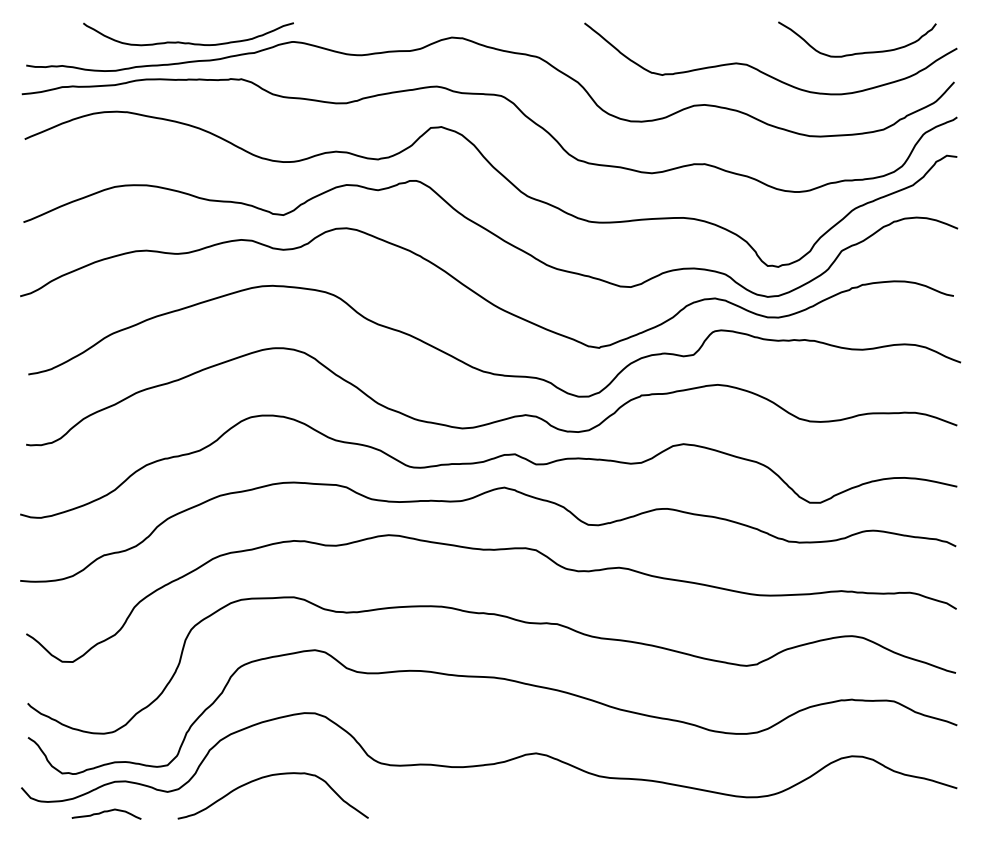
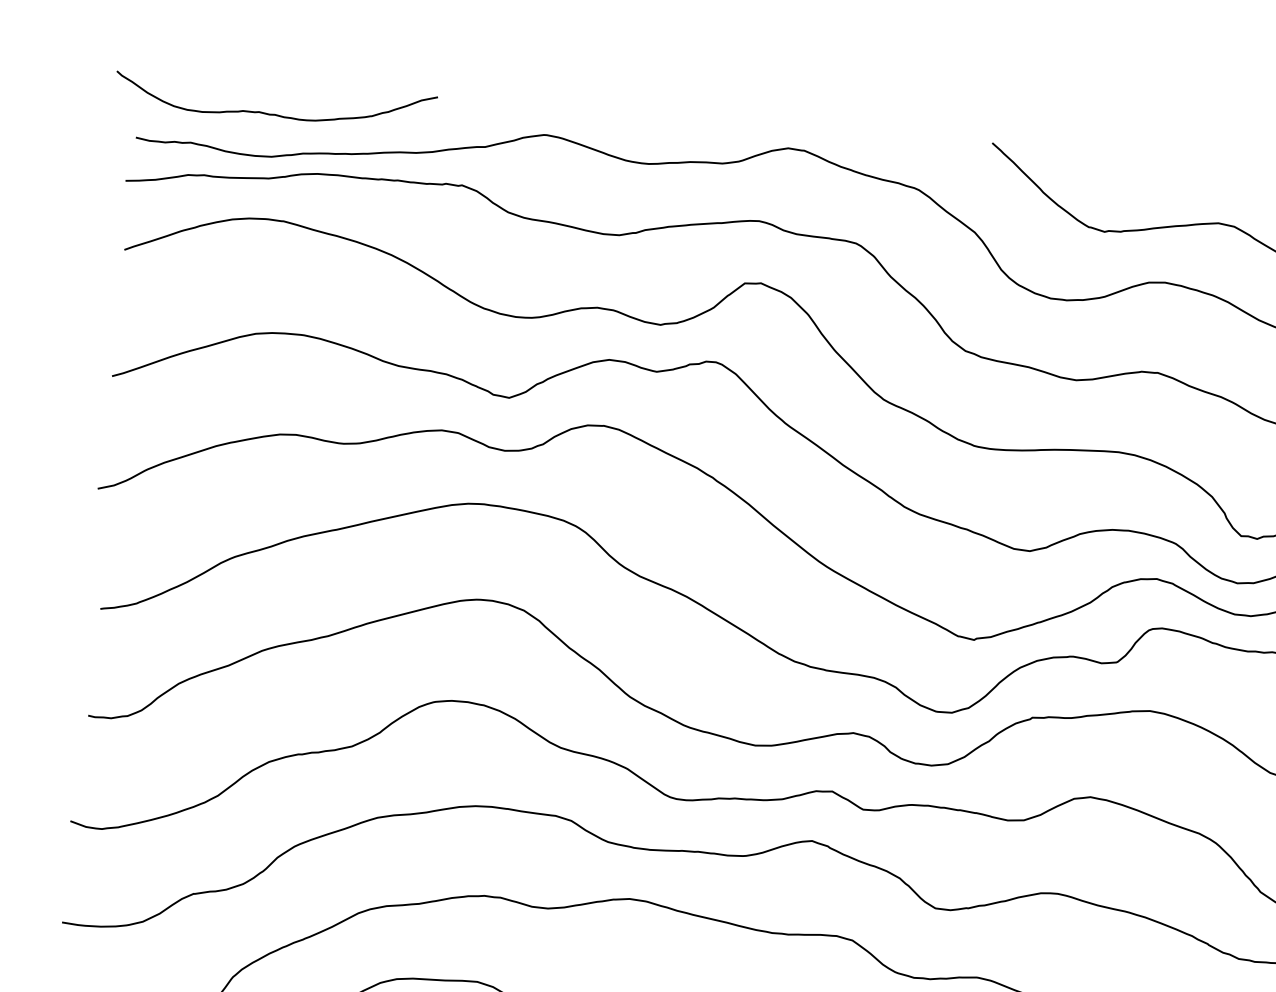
curve: (188, 42) -> (274, 113), moved

